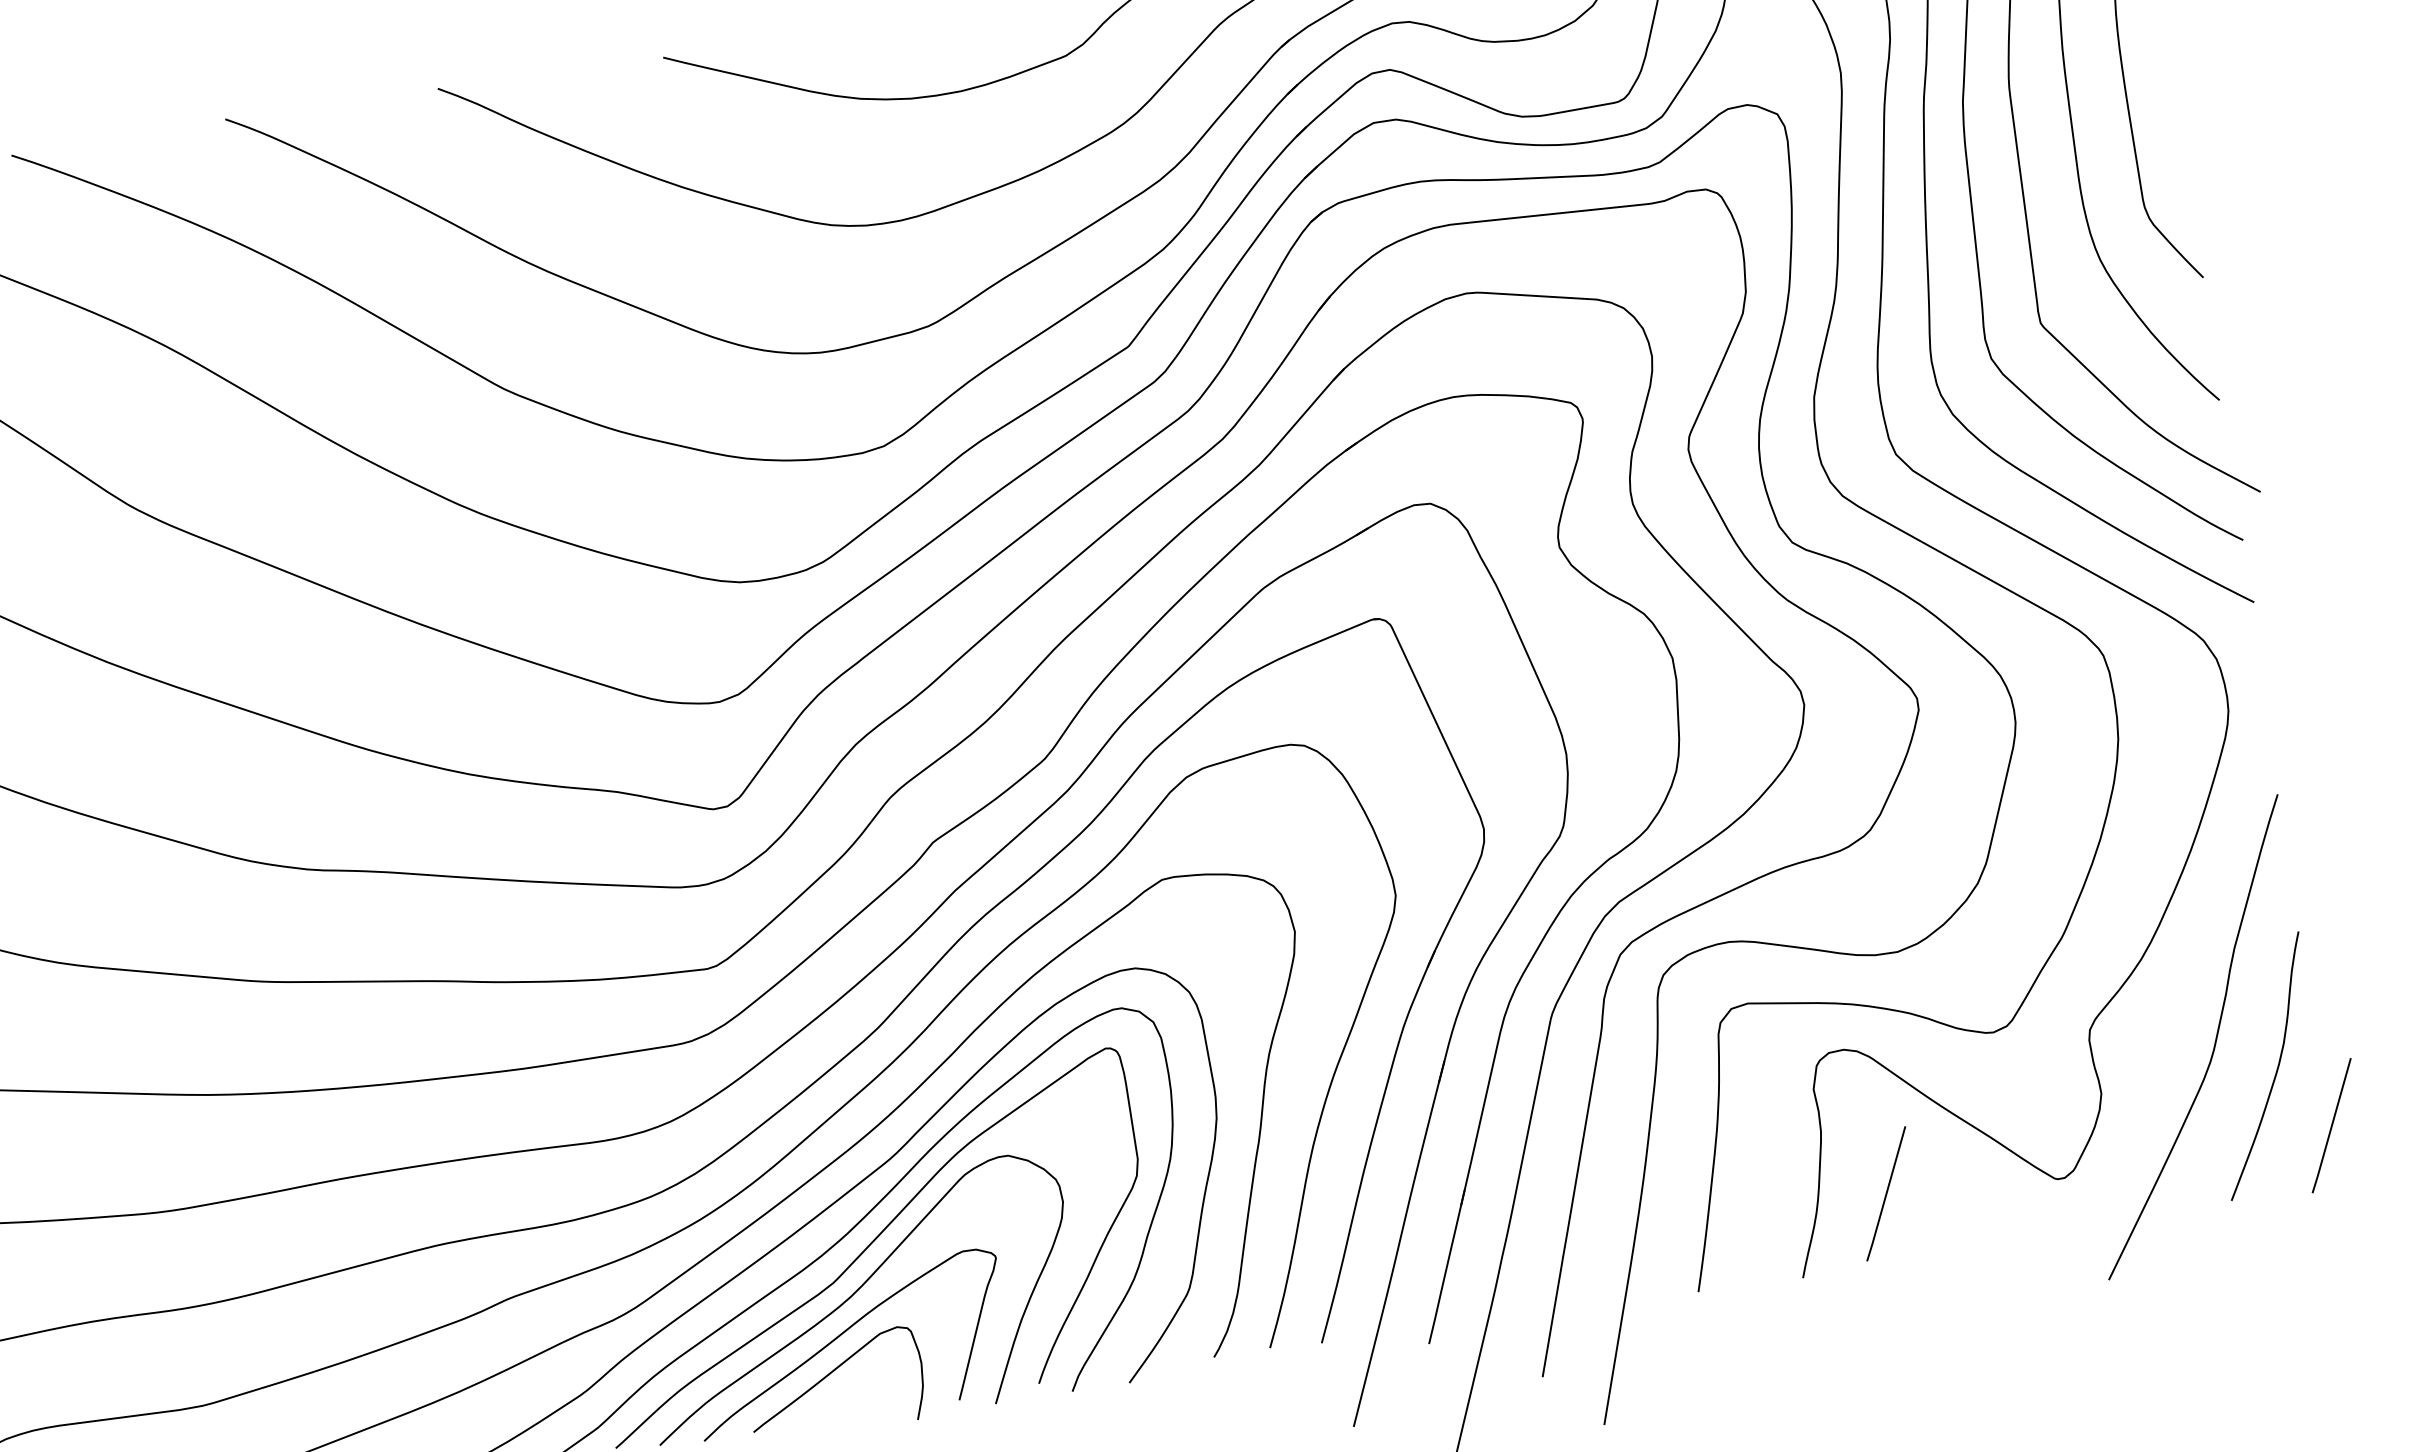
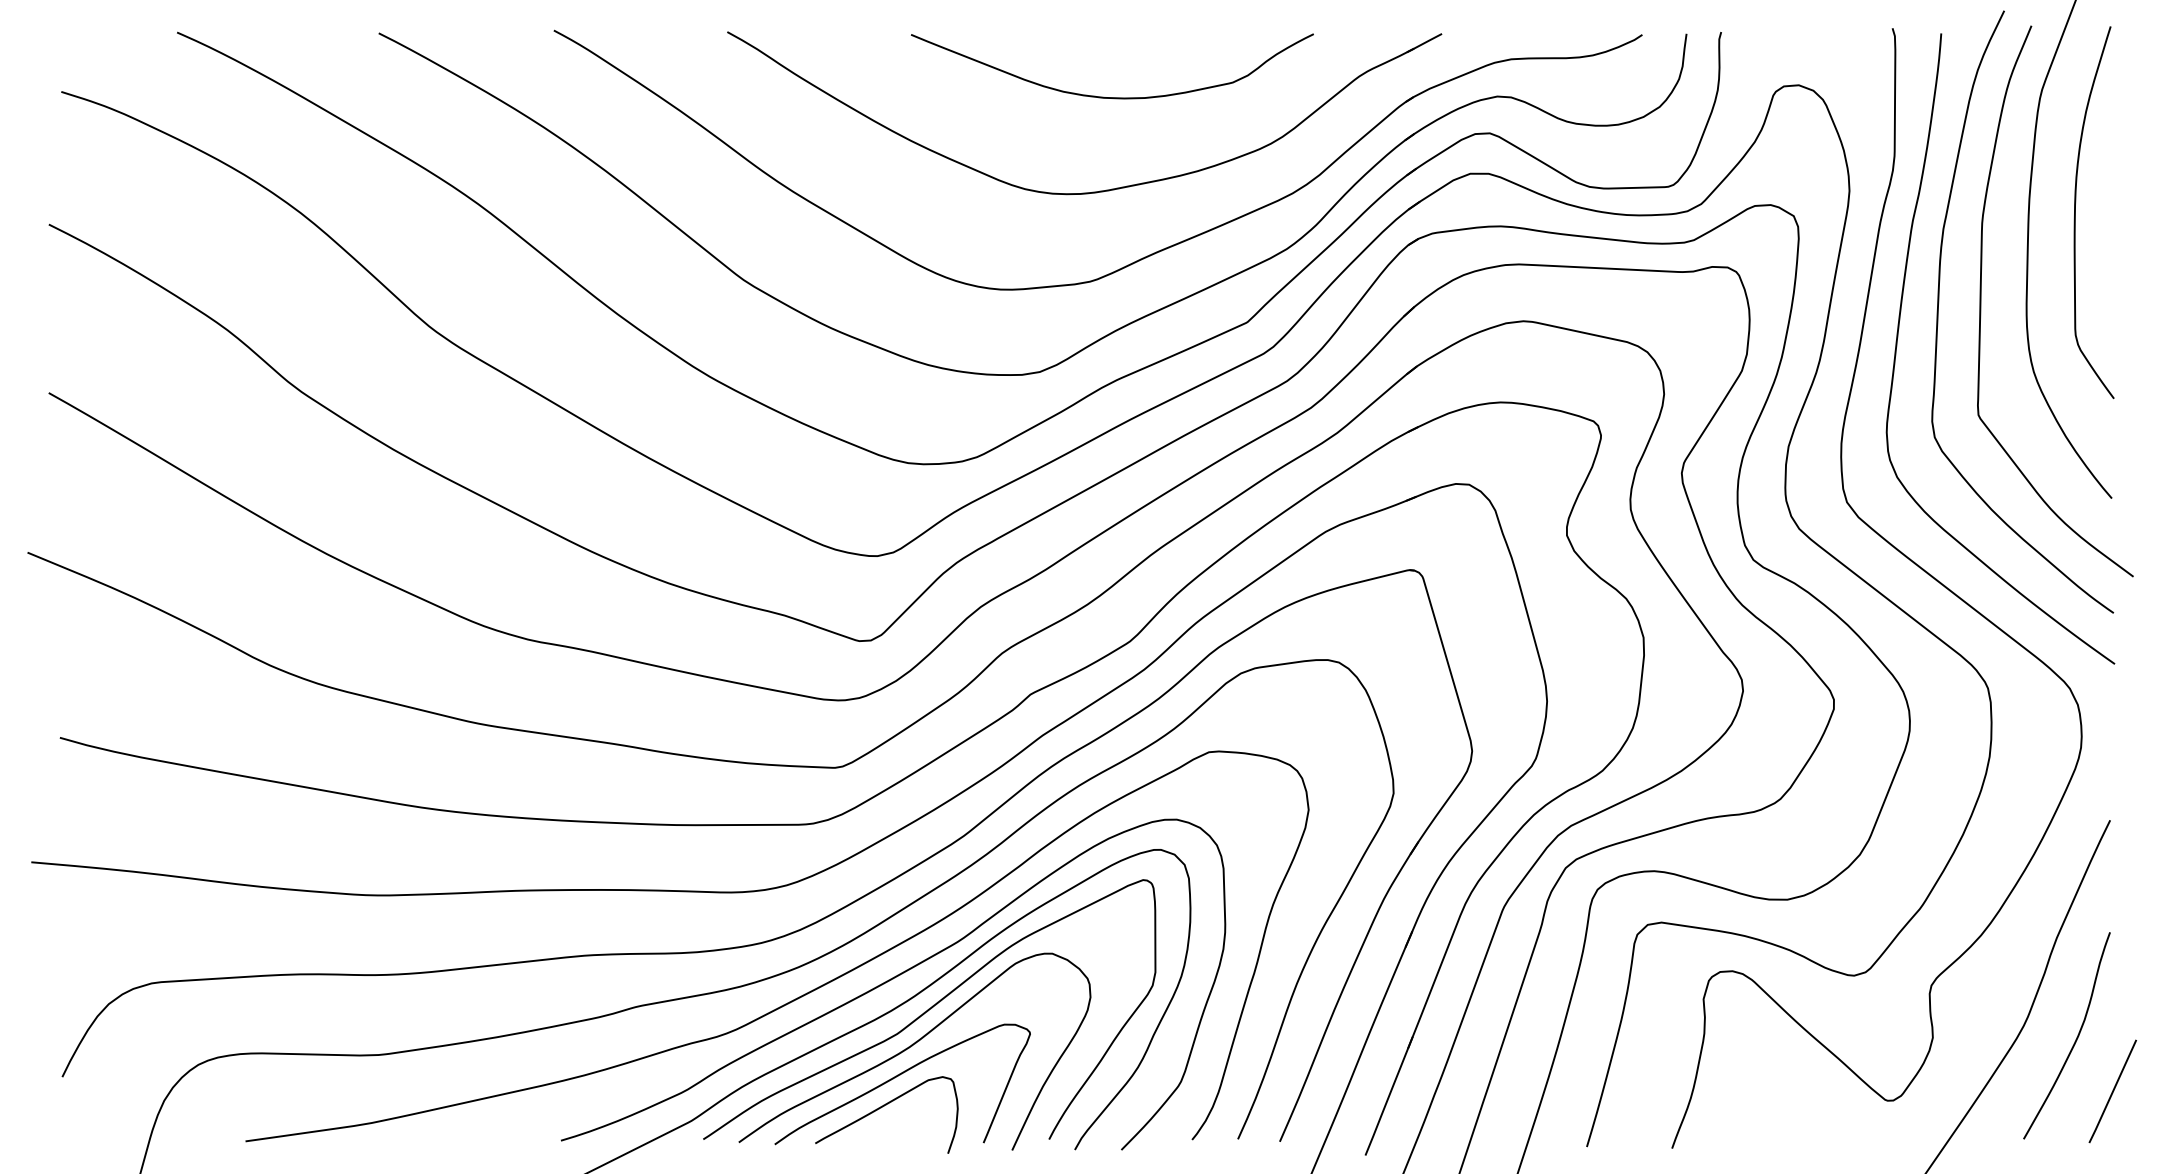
line: (1885, 1193) -> (1748, 1091), removed

